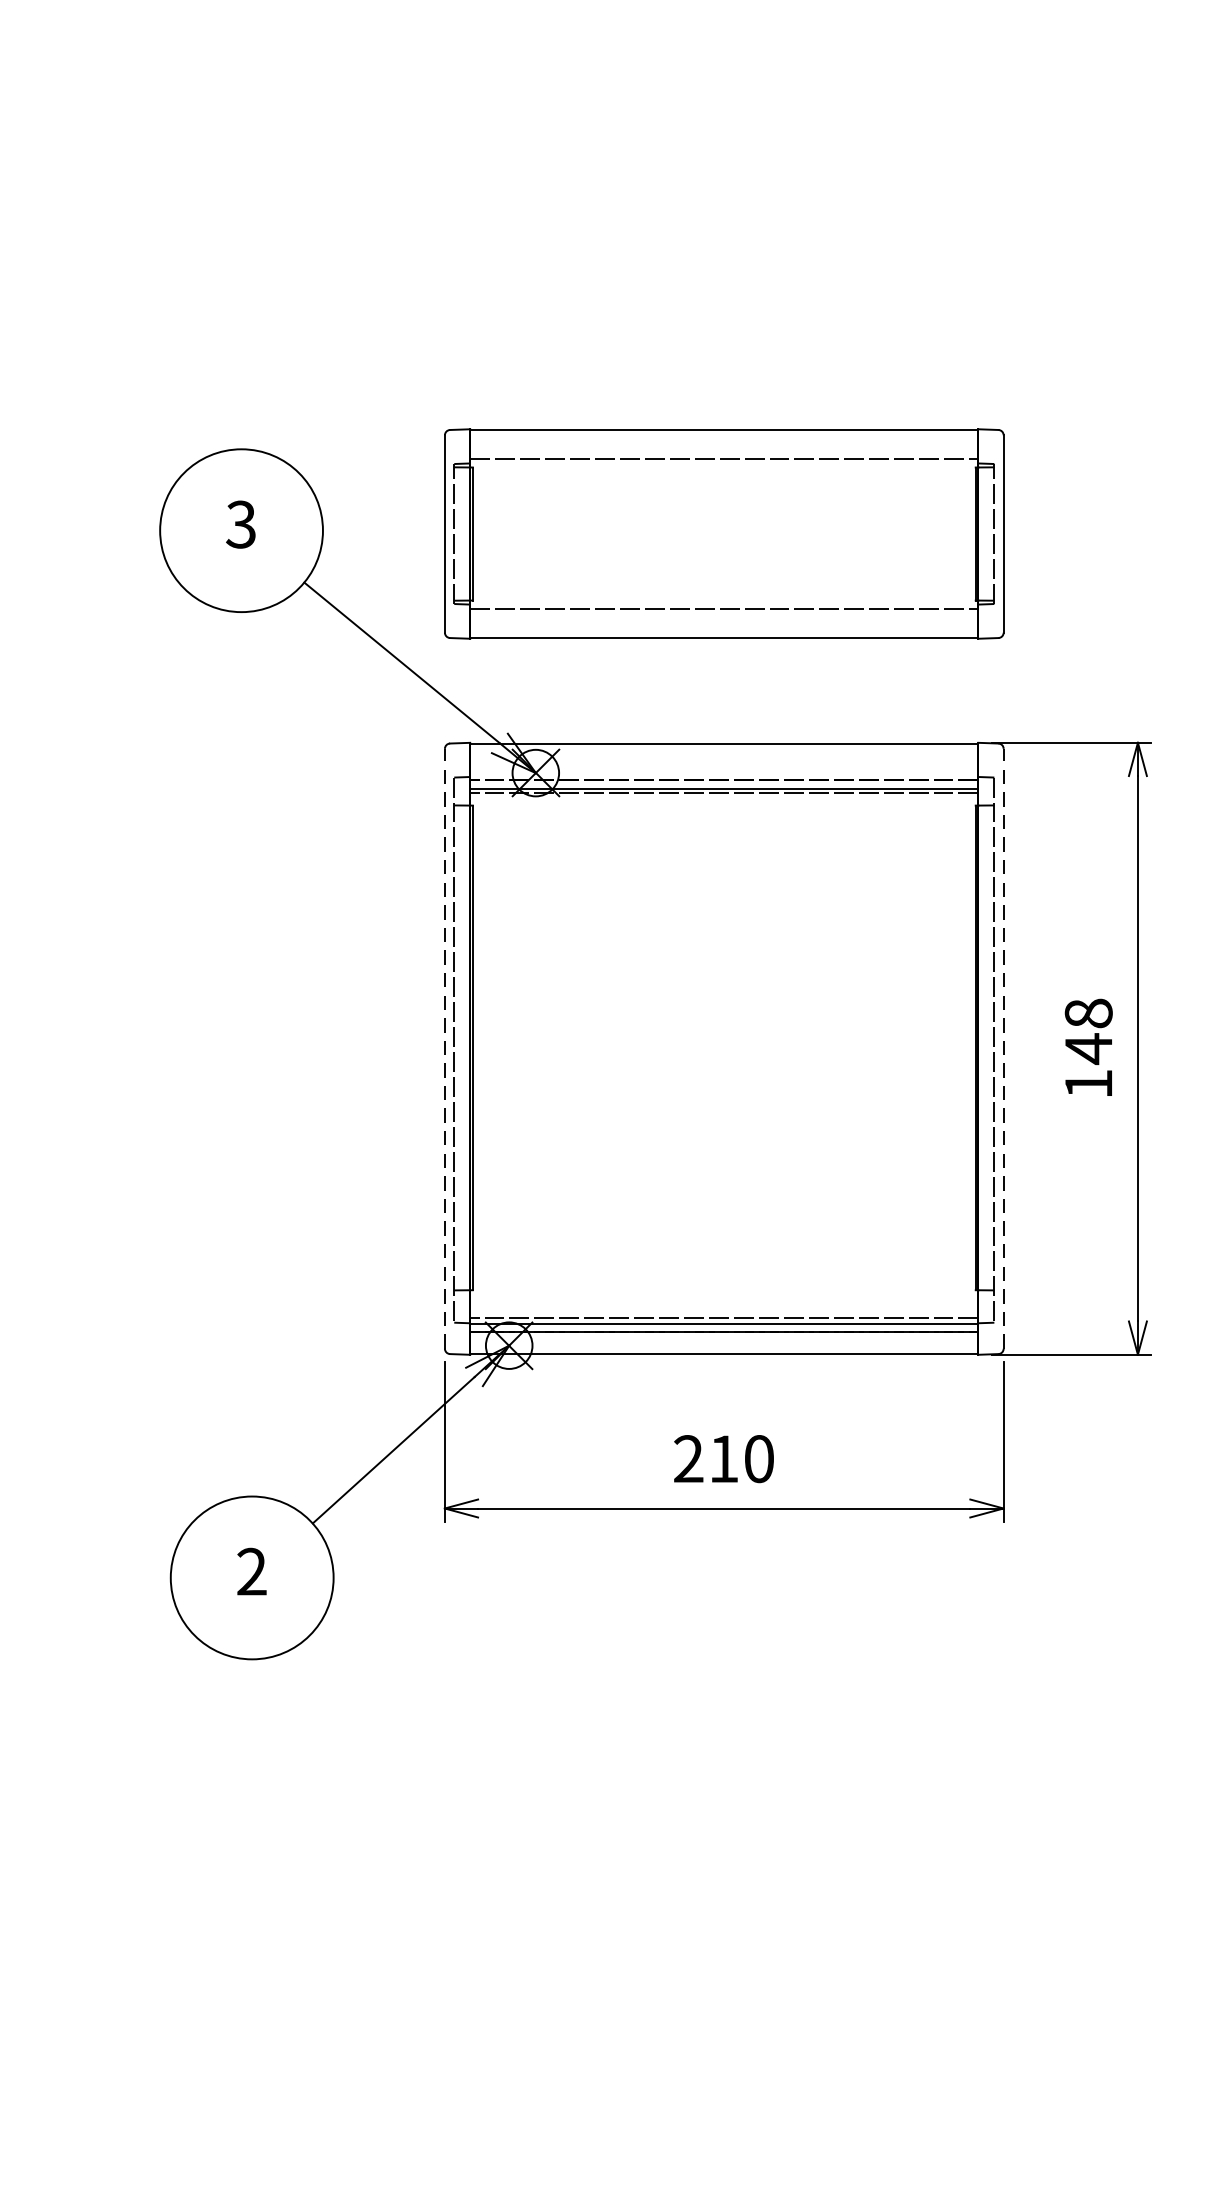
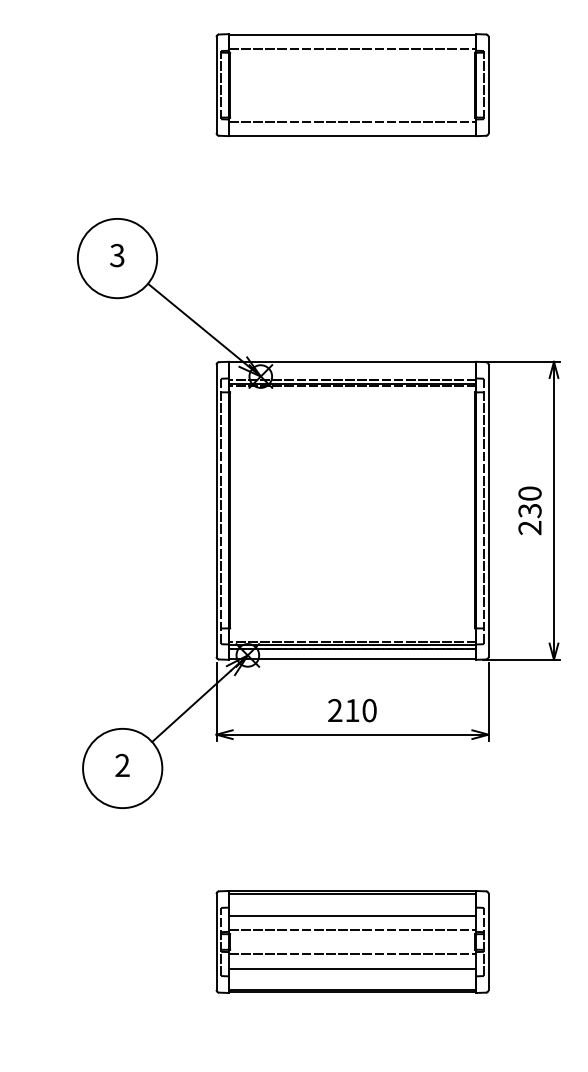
part: (724, 532) -> (352, 84), moved
line: (444, 1048) -> (216, 510), dashed -> solid
line: (1003, 1048) -> (488, 510), dashed -> solid
text: (1087, 1048) -> (529, 510), 148 -> 230
part: (724, 1933) -> (352, 941), added

